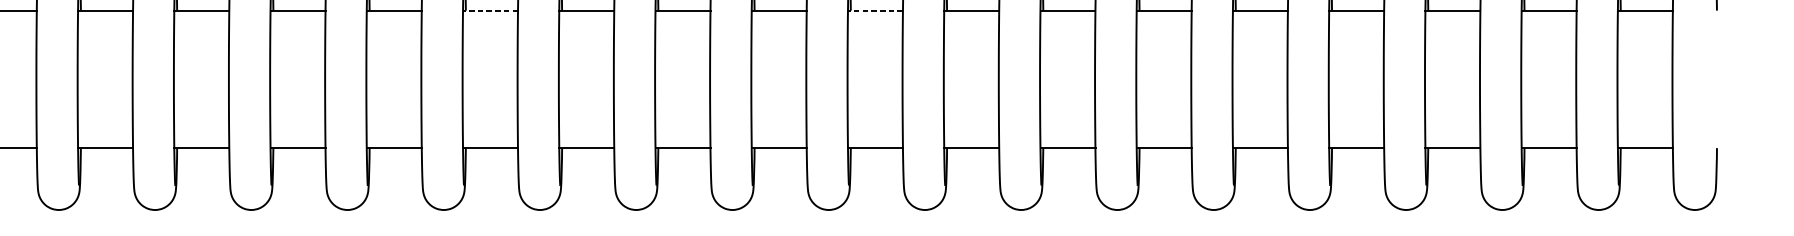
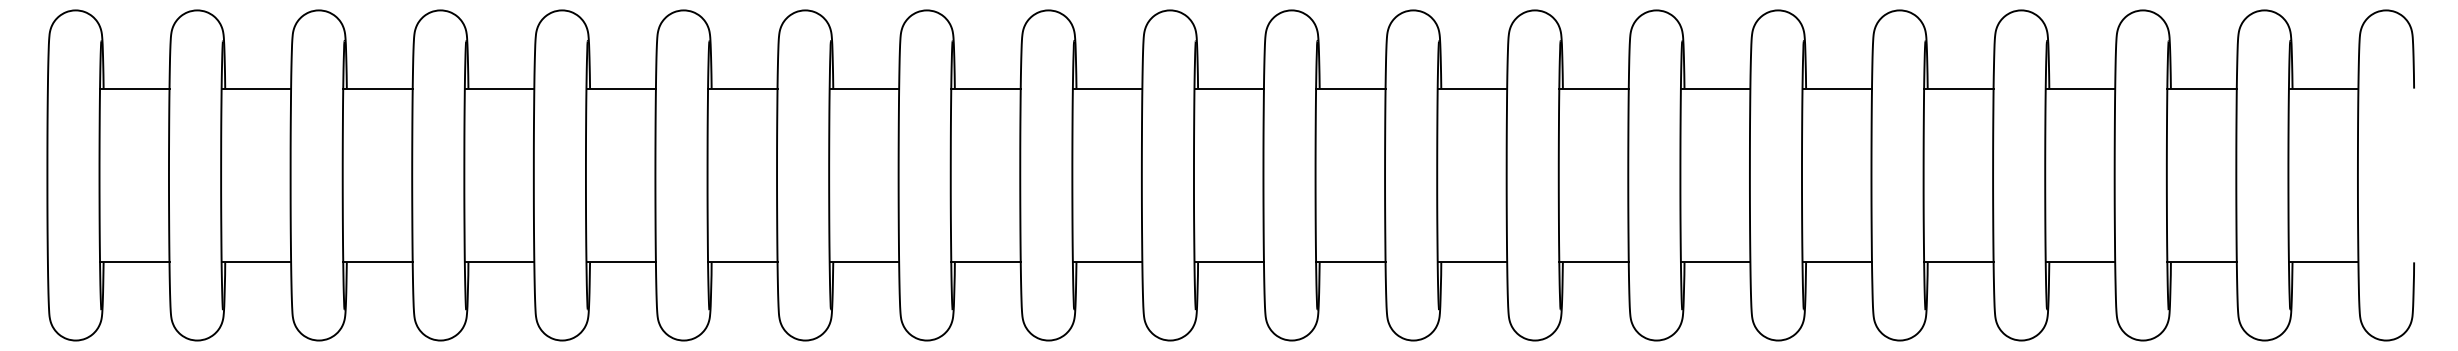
line: (490, 10) -> (864, 88), dashed -> solid
line: (875, 10) -> (1350, 88), dashed -> solid

